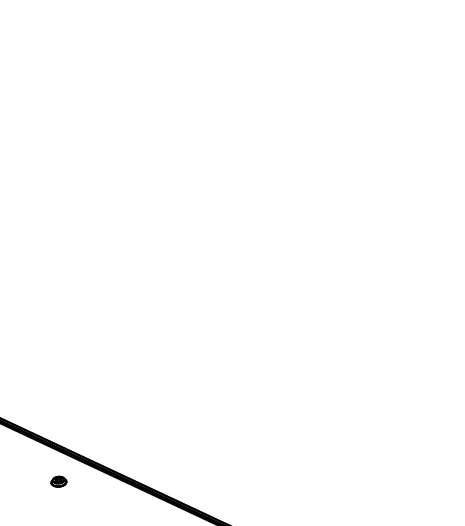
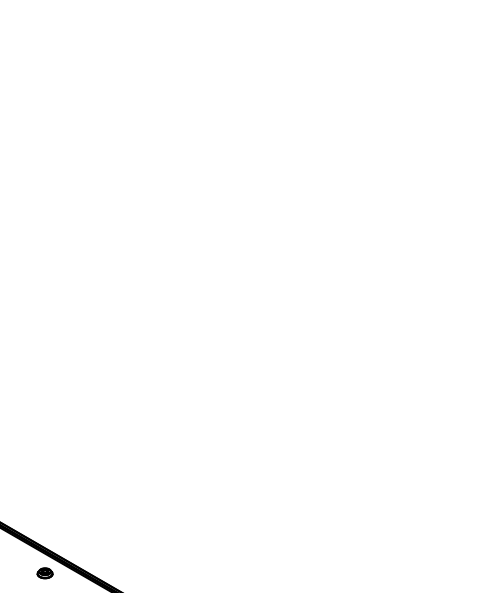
part: (58, 481) -> (44, 573), moved

